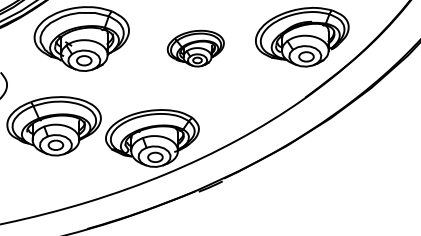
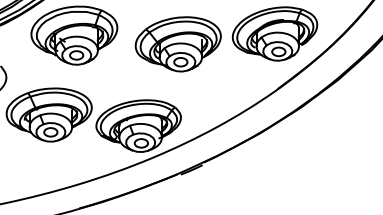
part: (195, 48) -> (177, 44), size x1.67

